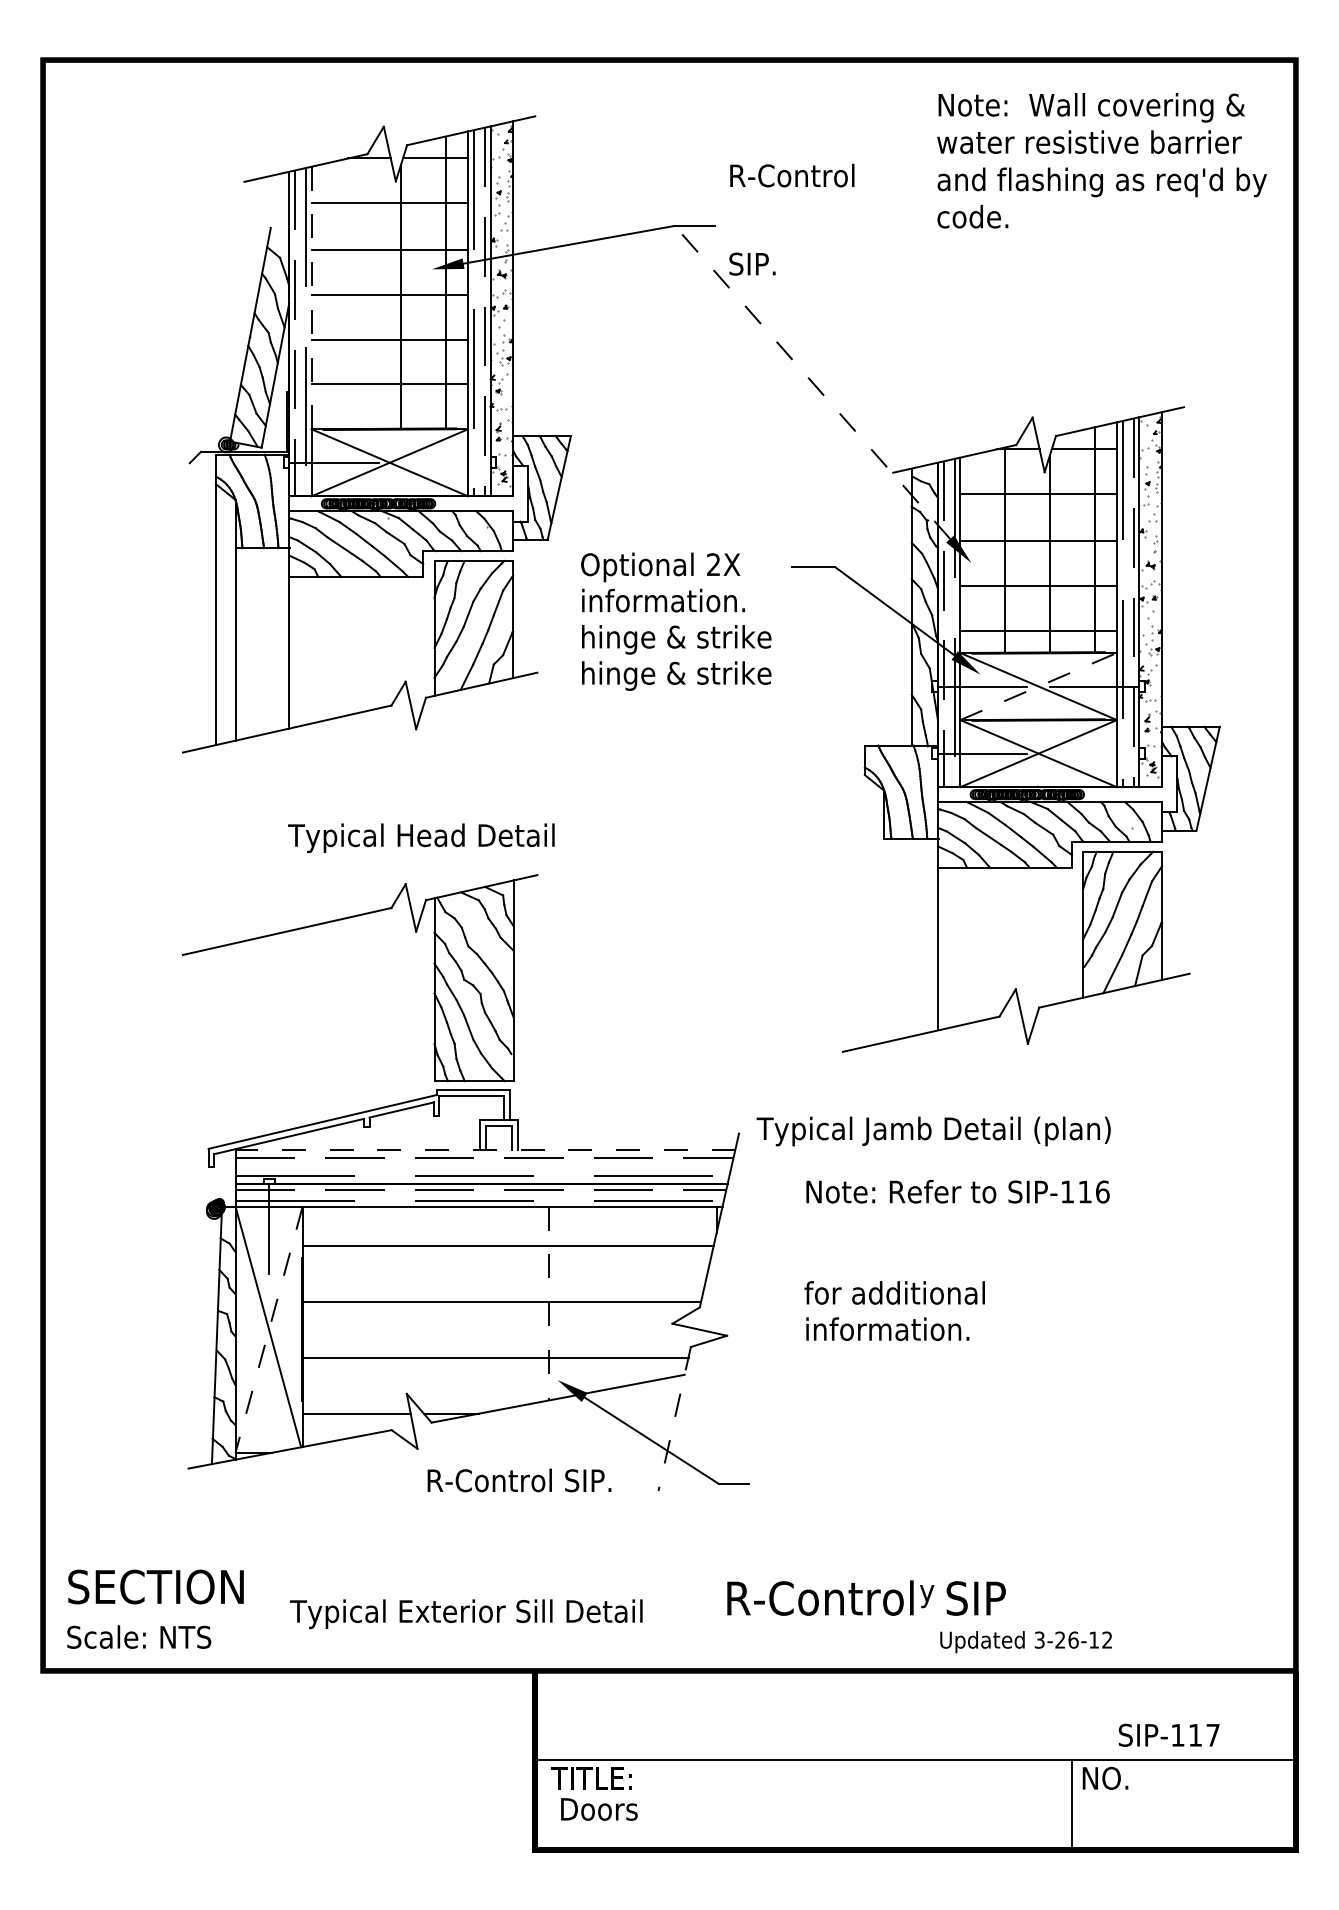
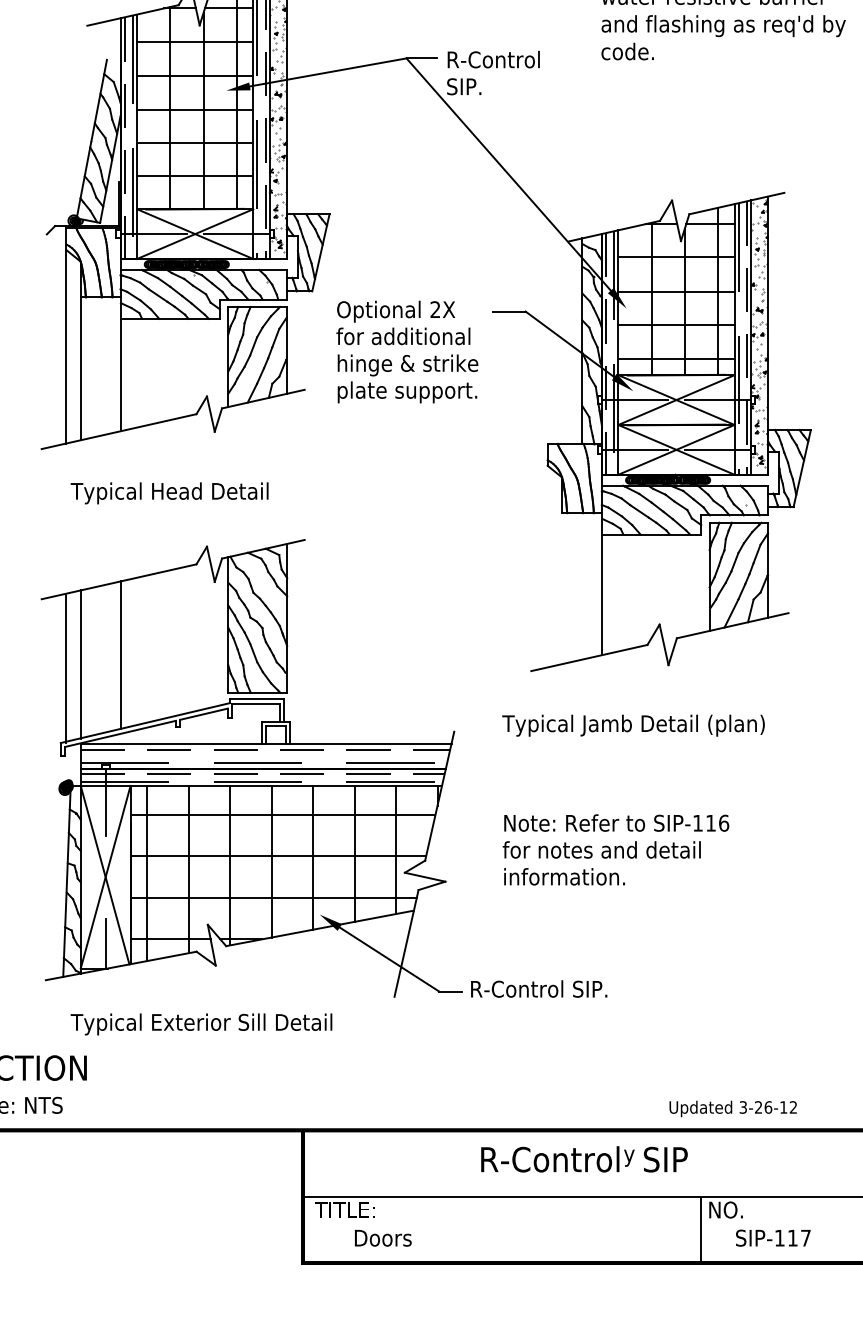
text: (792, 175) -> (493, 59), moved
line: (356, 292) -> (170, 107), added
line: (311, 298) -> (137, 112), dashed -> solid
line: (812, 382) -> (508, 174), dashed -> solid
line: (445, 462) -> (236, 233), added
text: (670, 600) -> (403, 336), information. -> for additional
text: (676, 675) -> (407, 391), hinge & strike -> plate support.
line: (1039, 686) -> (677, 400), dashed -> solid
line: (1094, 753) -> (717, 449), added
text: (421, 838) -> (169, 493), moved
line: (289, 1030) -> (120, 655), added
line: (235, 1042) -> (80, 664), added
line: (216, 1047) -> (66, 667), added
text: (933, 1131) -> (633, 725), moved
line: (485, 1149) -> (266, 743), dashed -> solid
text: (957, 1191) -> (616, 822), moved
line: (660, 1292) -> (395, 849), added
text: (961, 1292) -> (619, 849), for additional -> for notes and detail
line: (604, 1297) -> (354, 853), added
line: (548, 1303) -> (312, 857), dashed -> solid
line: (492, 1308) -> (271, 861), added
line: (436, 1313) -> (229, 865), added
line: (380, 1319) -> (188, 869), added
line: (325, 1324) -> (147, 873), added
line: (269, 1329) -> (105, 877), dashed -> solid
line: (269, 1419) -> (105, 943), added
line: (674, 1419) -> (406, 943), dashed -> solid
text: (519, 1480) -> (539, 989), moved
text: (866, 1597) -> (584, 1158), moved
text: (466, 1613) -> (201, 1023), moved
text: (1025, 1642) -> (732, 1109), moved
text: (1168, 1734) -> (772, 1237), moved
text: (599, 1809) -> (383, 1238), moved

